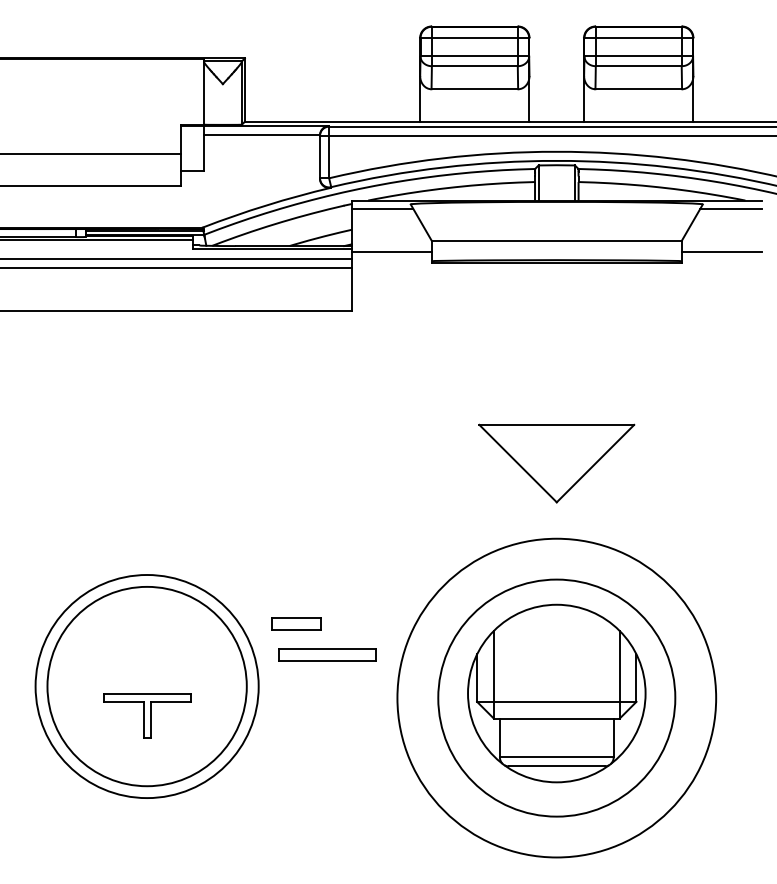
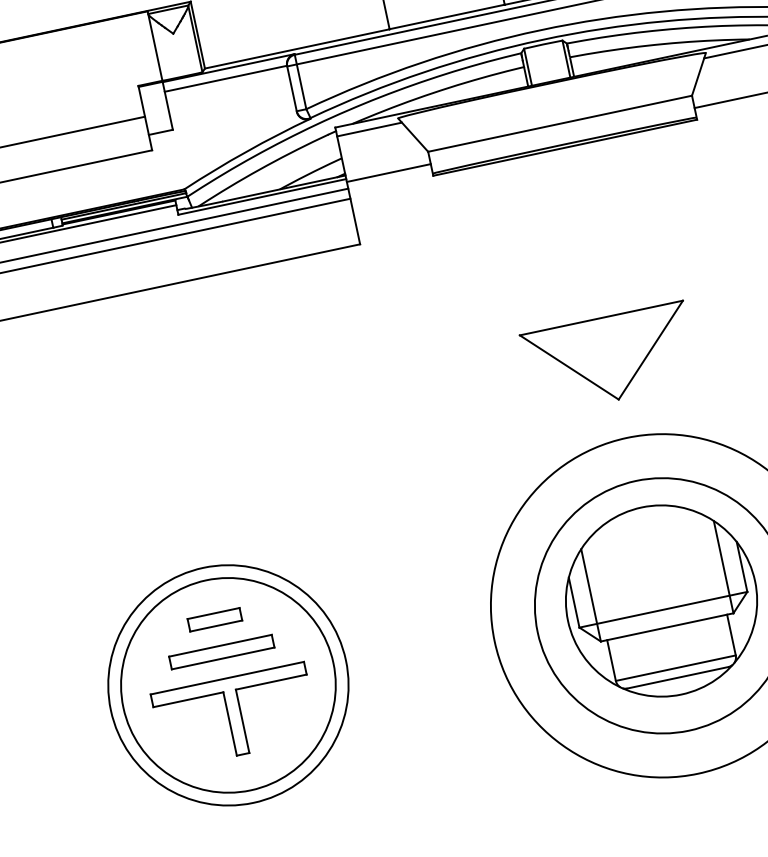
part: (296, 623) -> (214, 618), moved
part: (327, 654) -> (221, 651), moved
part: (147, 715) -> (235, 715), size x1.67

